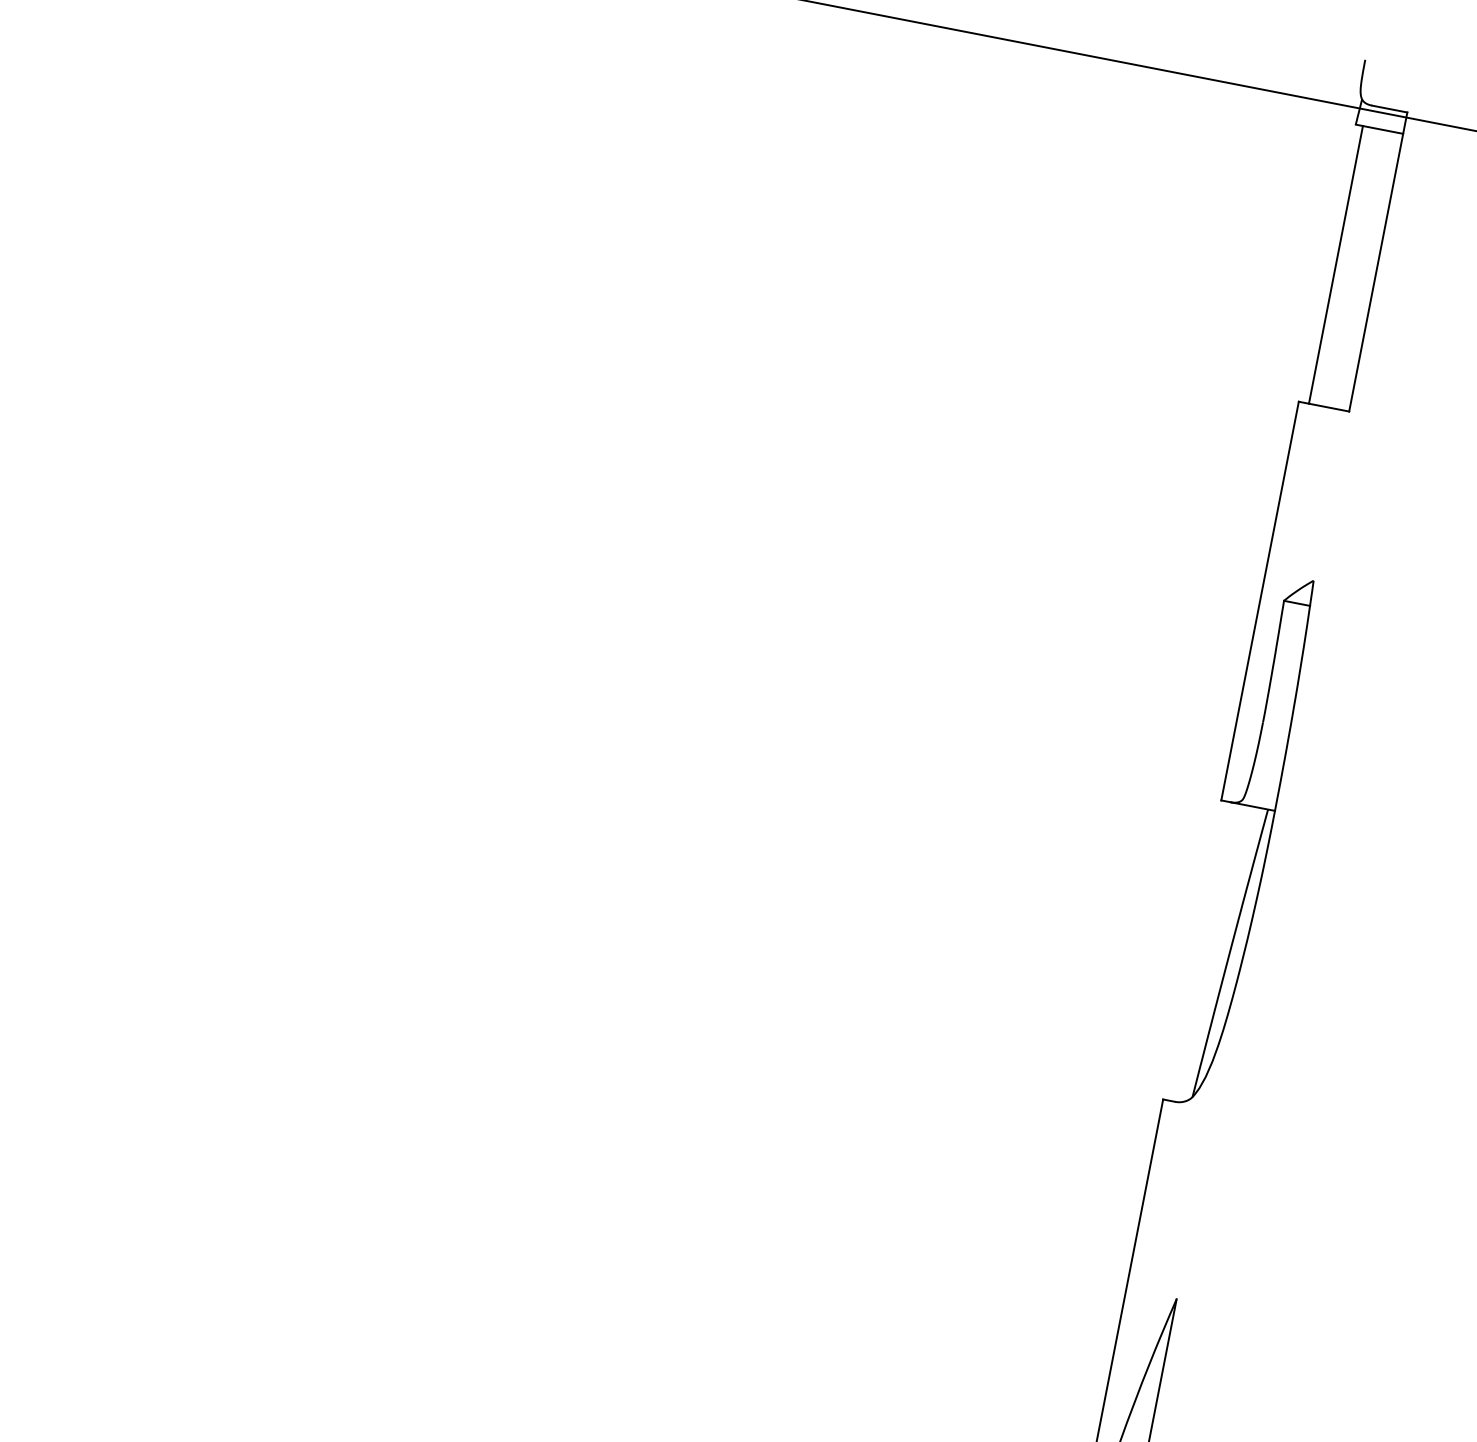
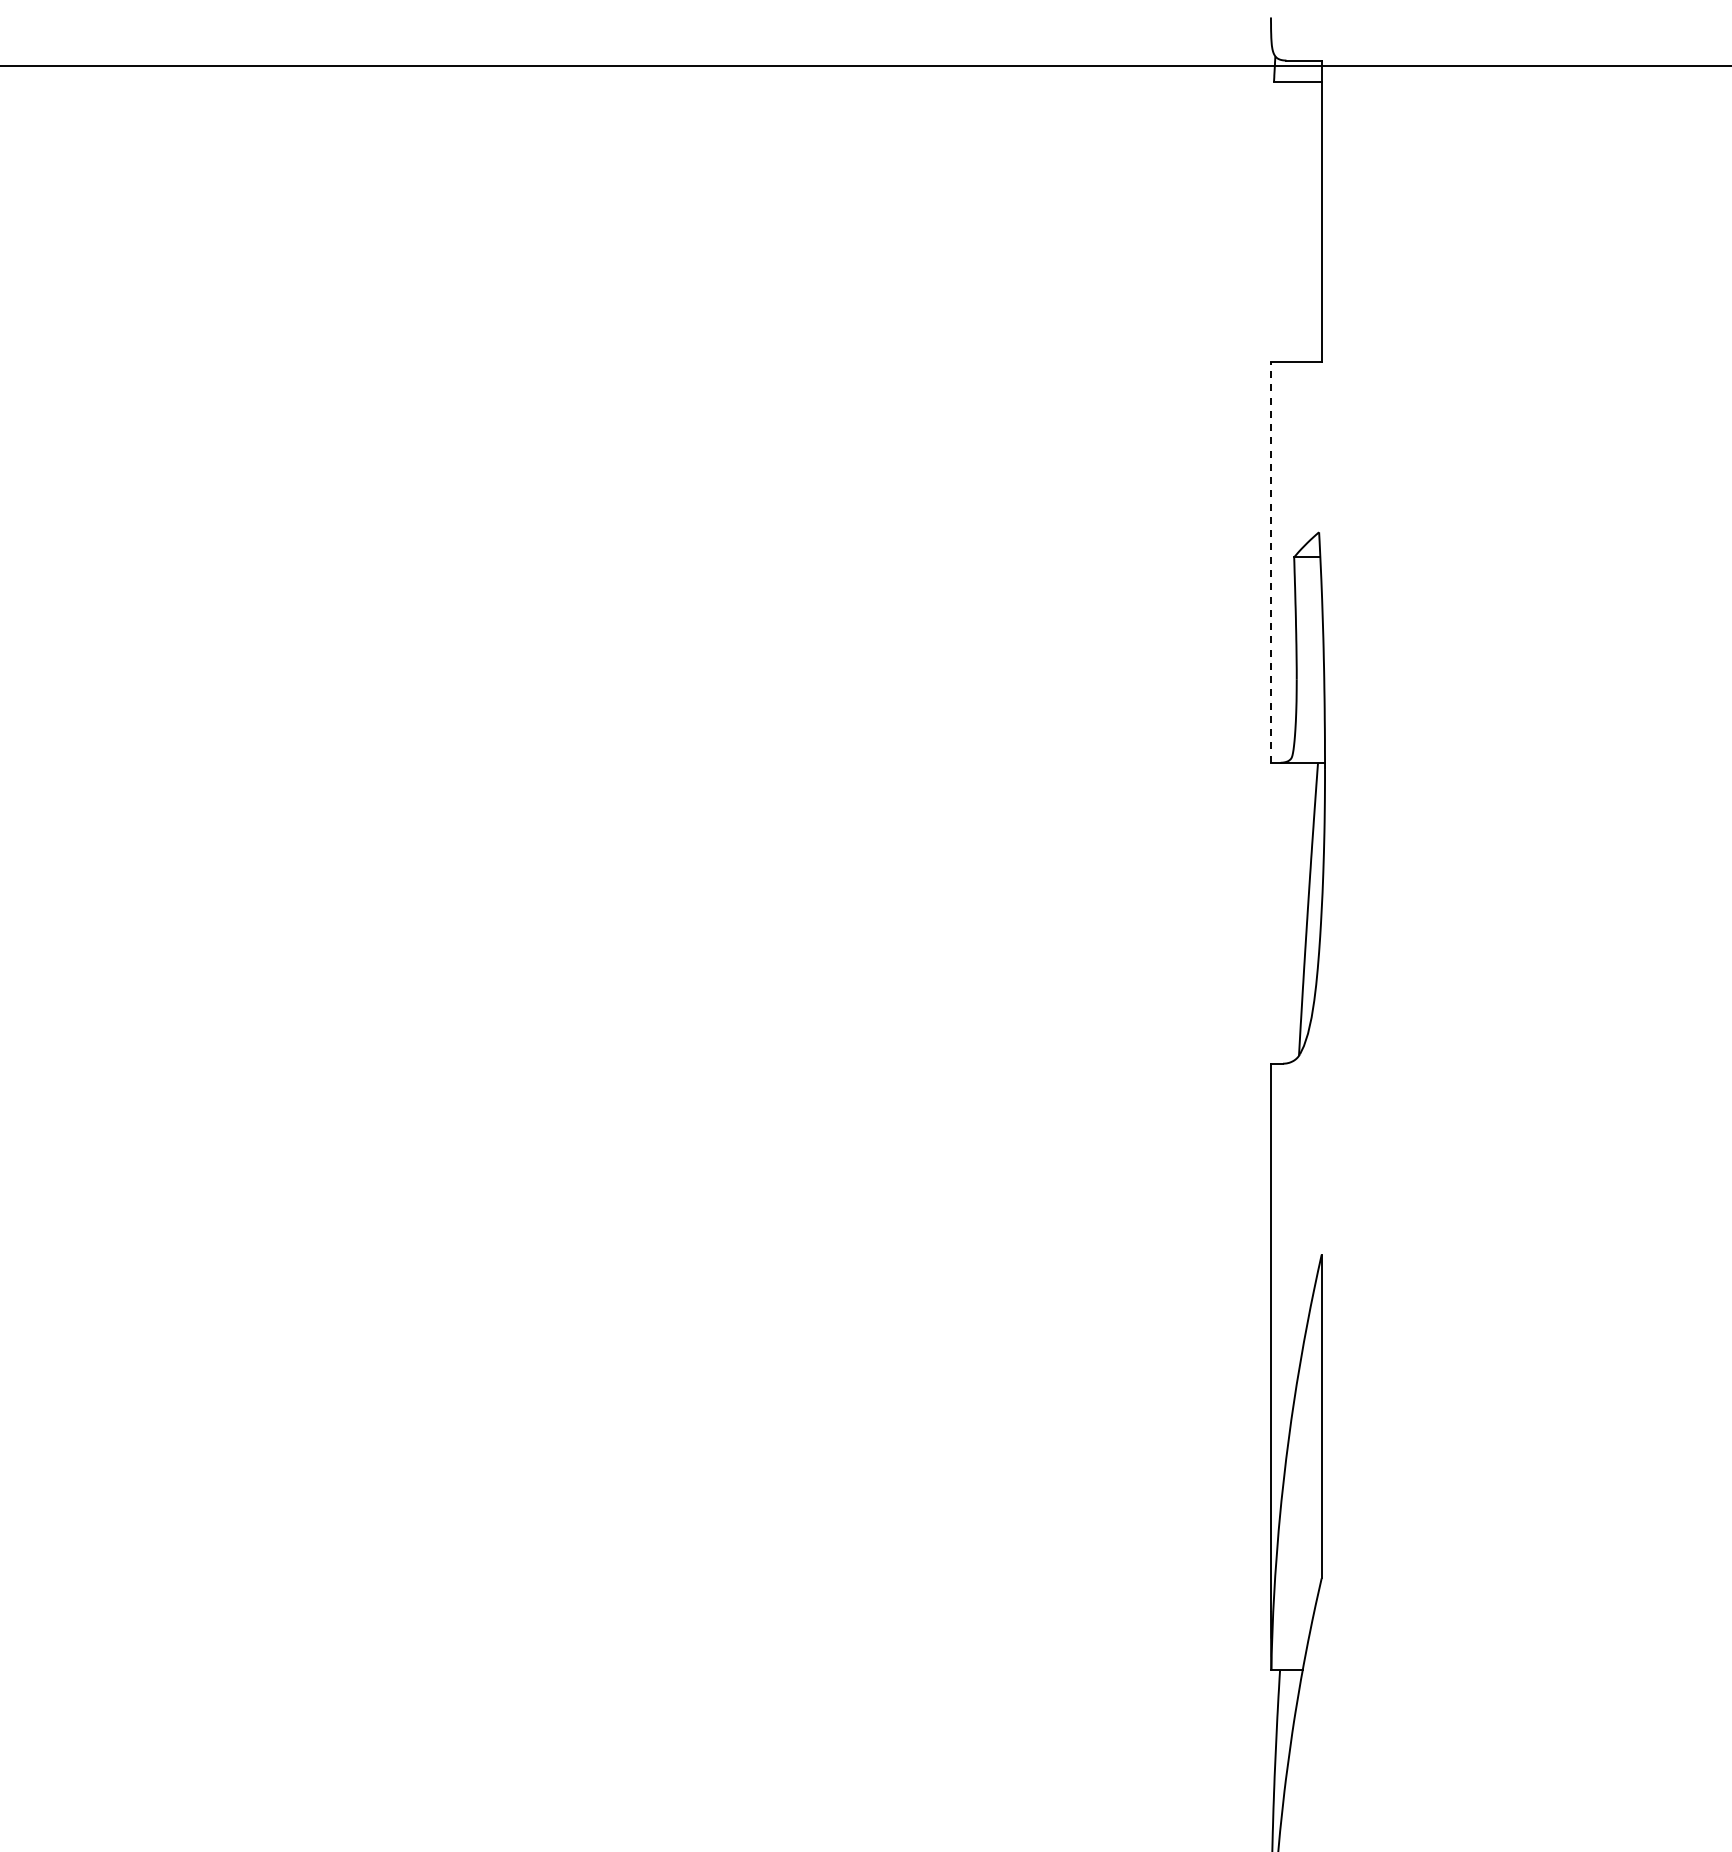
line: (1336, 264) -> (1281, 221), removed
line: (1259, 601) -> (1270, 562), solid -> dashed

